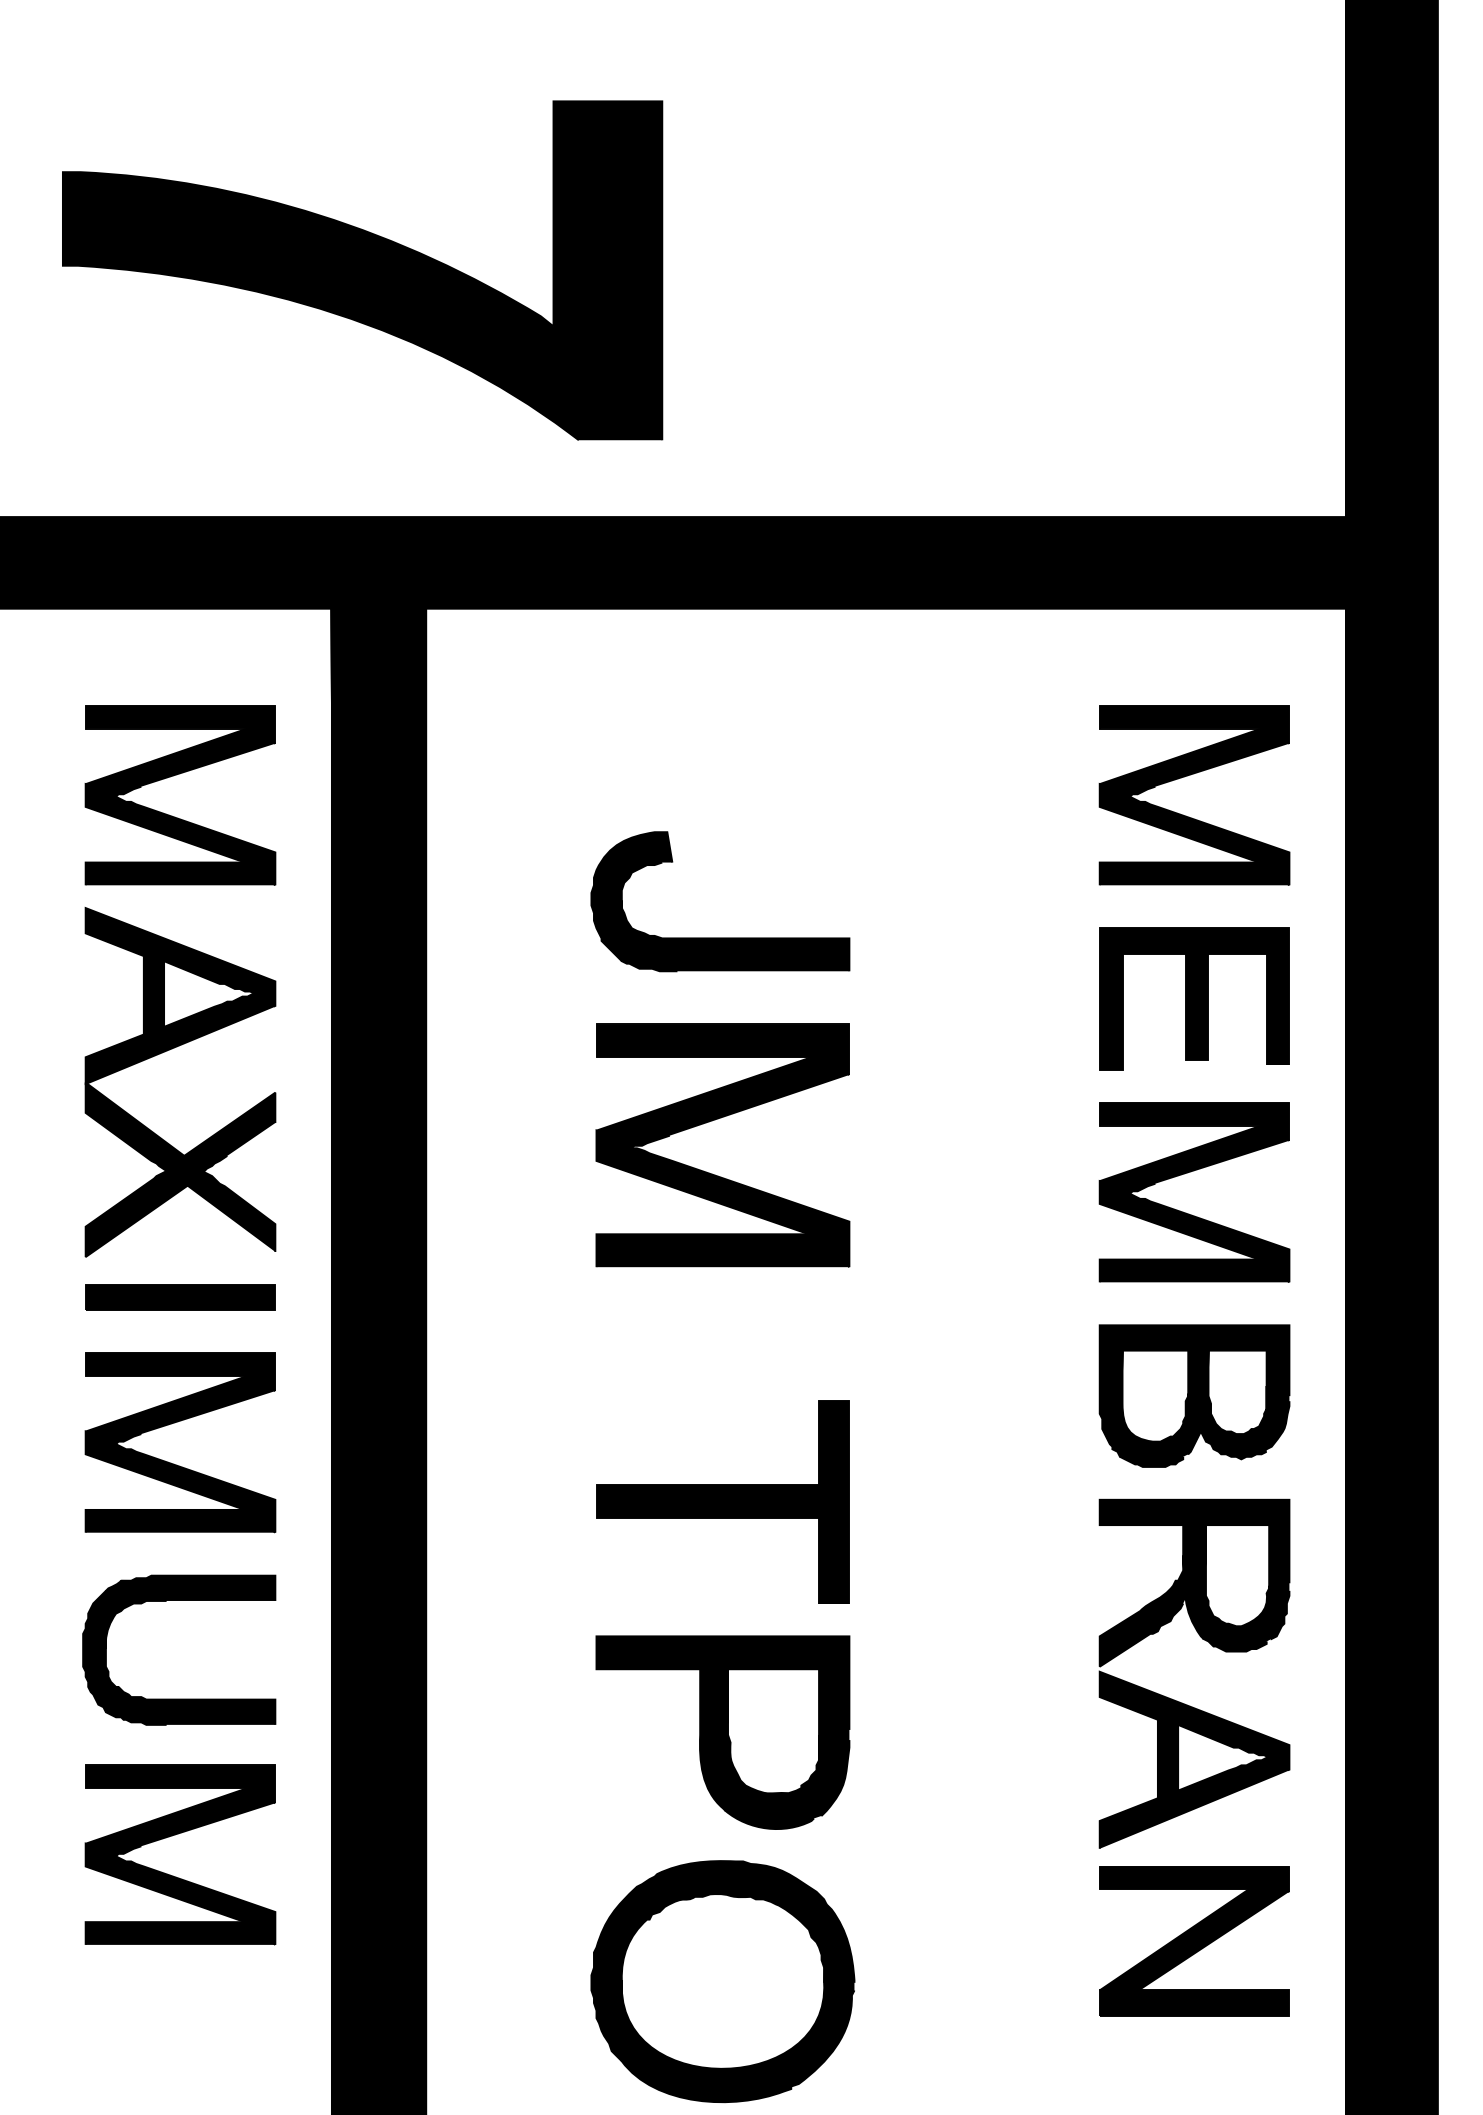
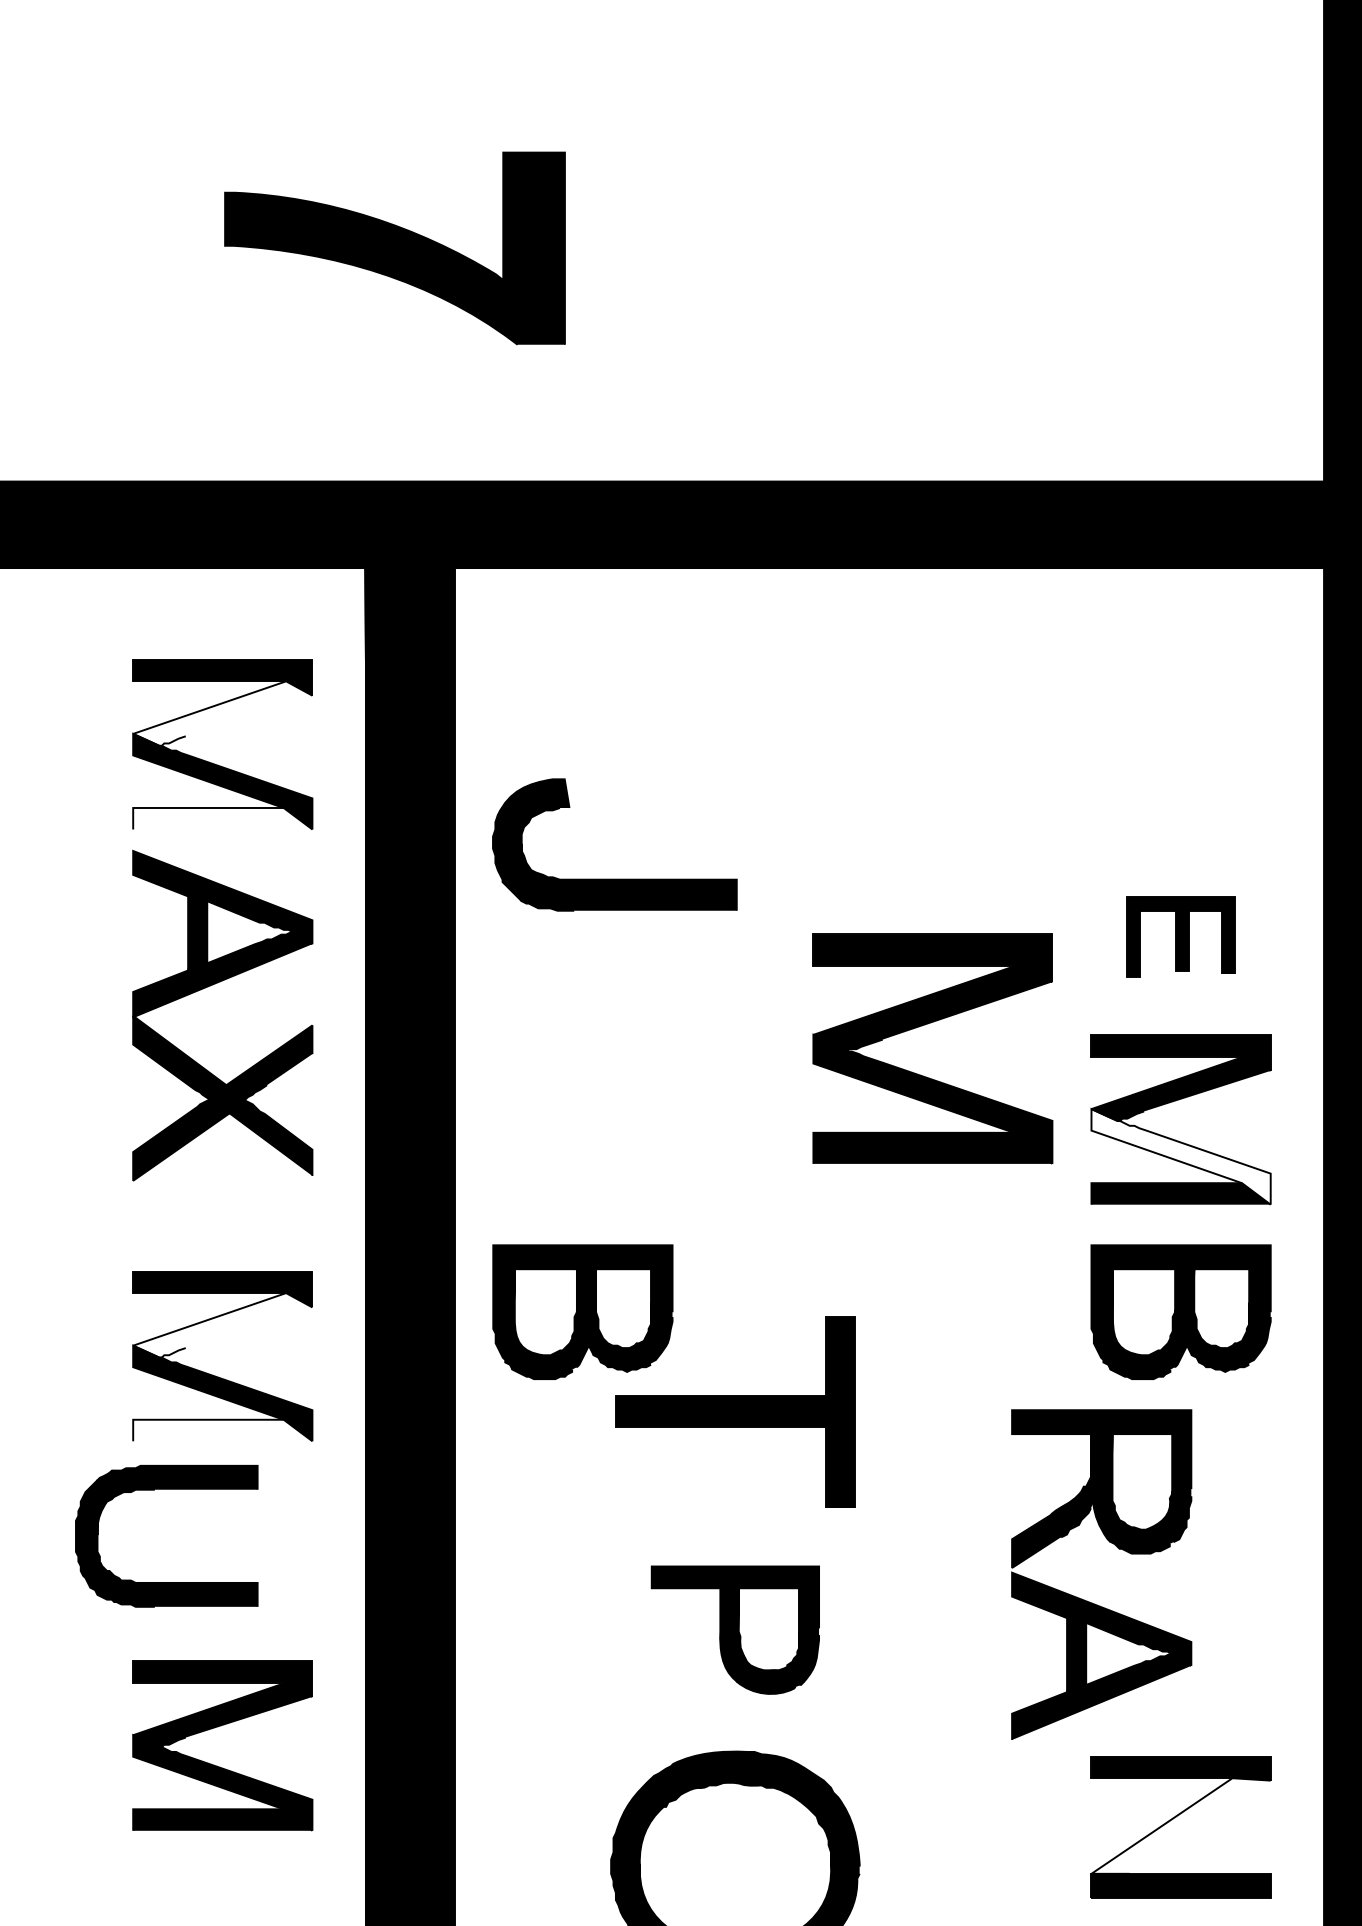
part: (362, 270) -> (394, 248), size x0.6
fill: (180, 762) -> (222, 713), removed
part: (1187, 776) -> (1174, 726), removed
fill: (180, 873) -> (222, 818), removed
part: (720, 937) -> (614, 878), moved
part: (1194, 998) -> (1181, 936), size x0.6
part: (715, 1120) -> (925, 1025), moved
fill: (1194, 1231) -> (1181, 1156), removed
part: (180, 1297) -> (222, 1219), removed
part: (561, 1395) -> (582, 1311), added
fill: (180, 1409) -> (222, 1324), removed
fill: (180, 1520) -> (222, 1429), removed
part: (179, 1600) -> (167, 1489), moved
part: (1182, 1702) -> (1090, 1601), moved
part: (722, 1732) -> (734, 1630), size x0.7
fill: (1194, 1939) -> (1181, 1825), removed

